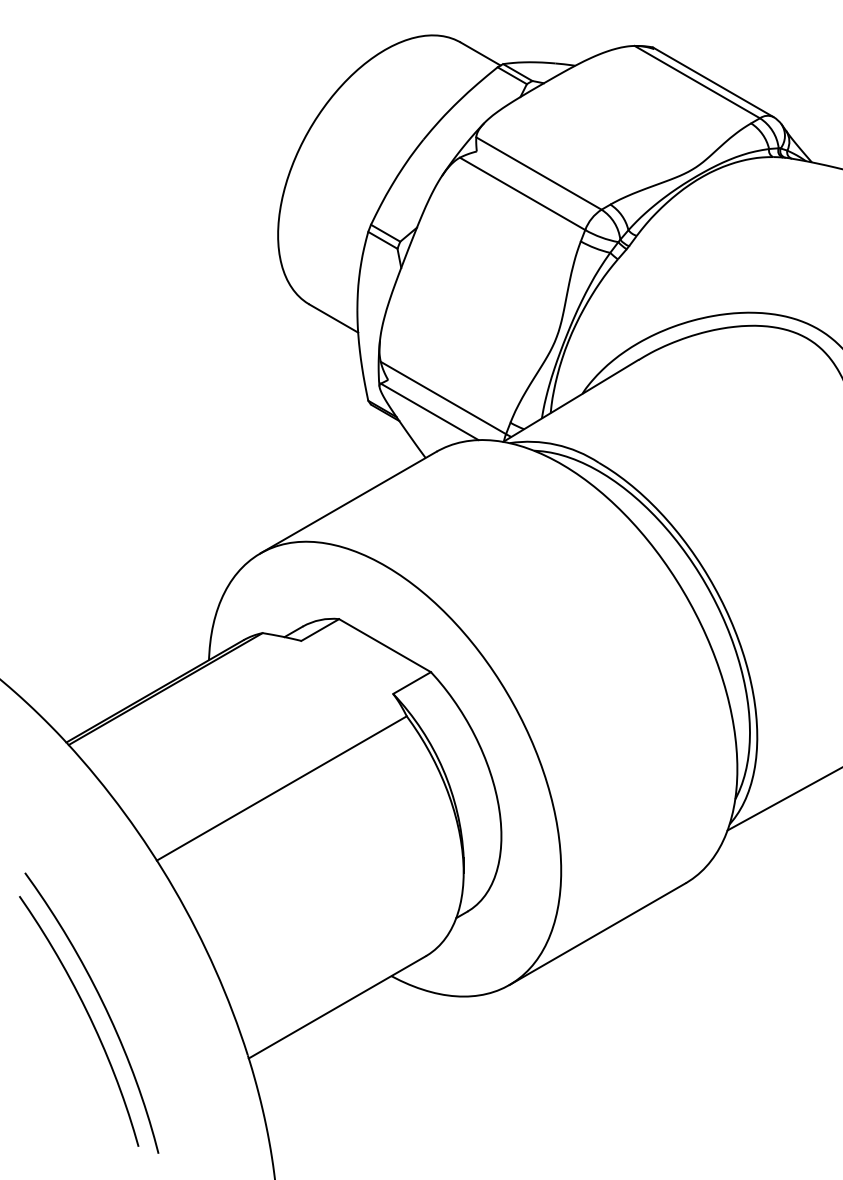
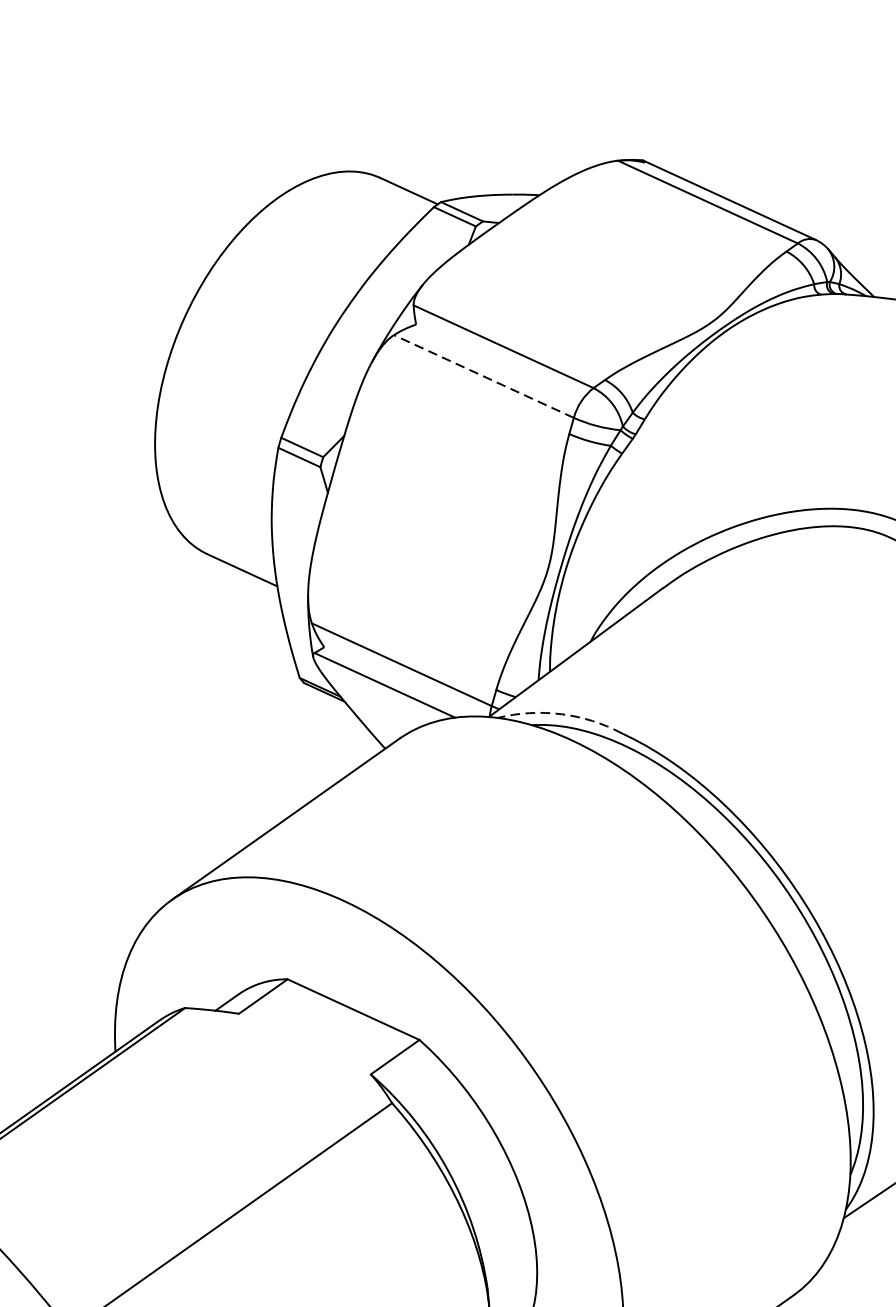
line: (522, 193) -> (483, 376), solid -> dashed
arc: (556, 444) -> (561, 713), solid -> dashed

